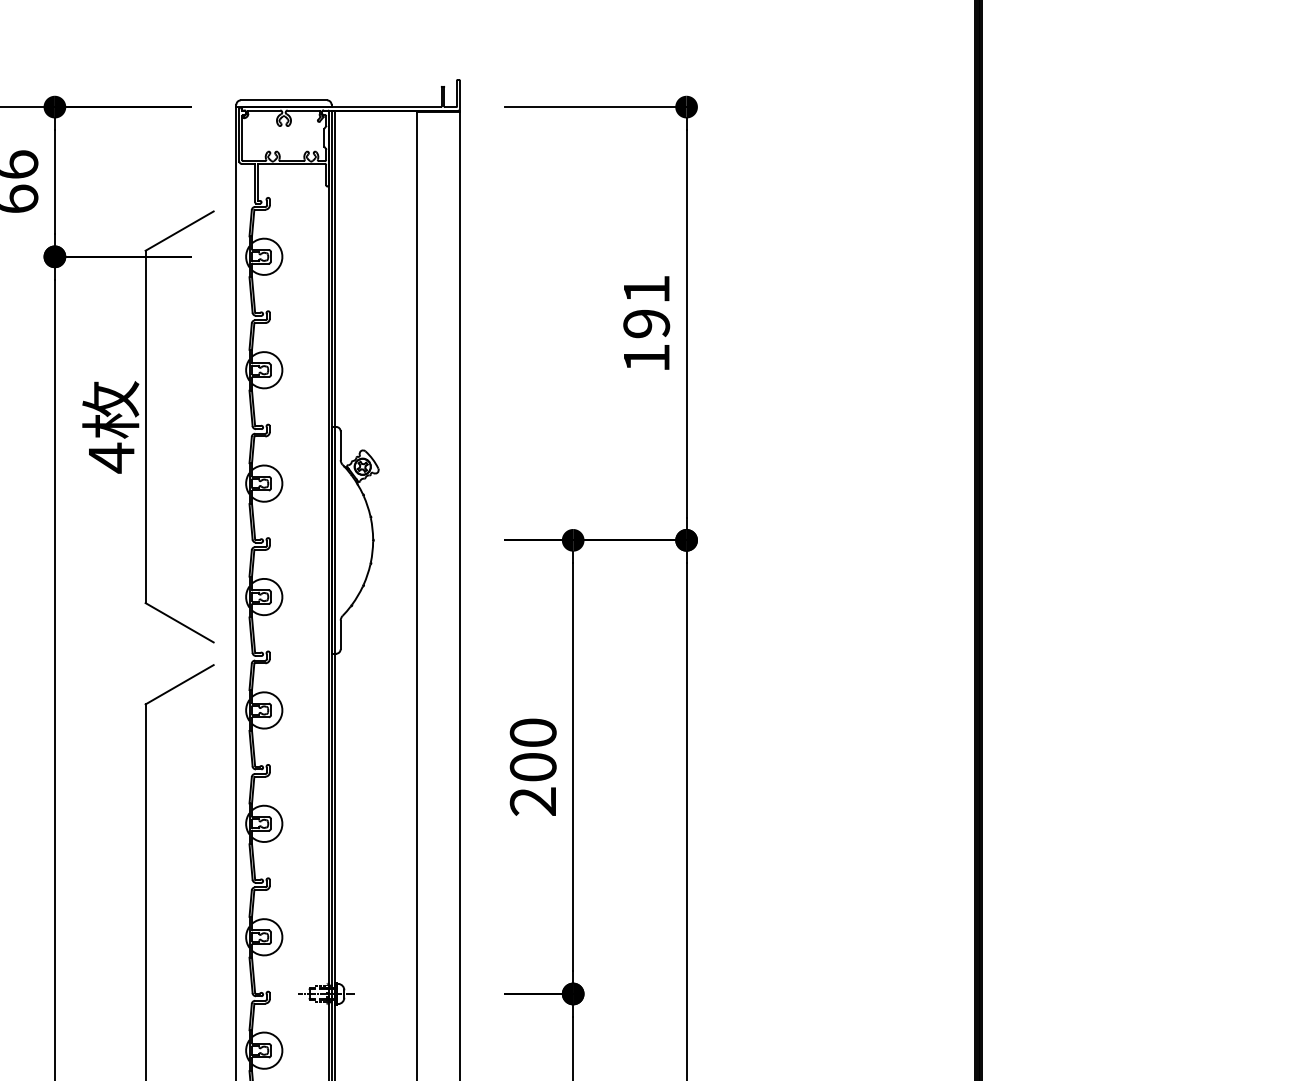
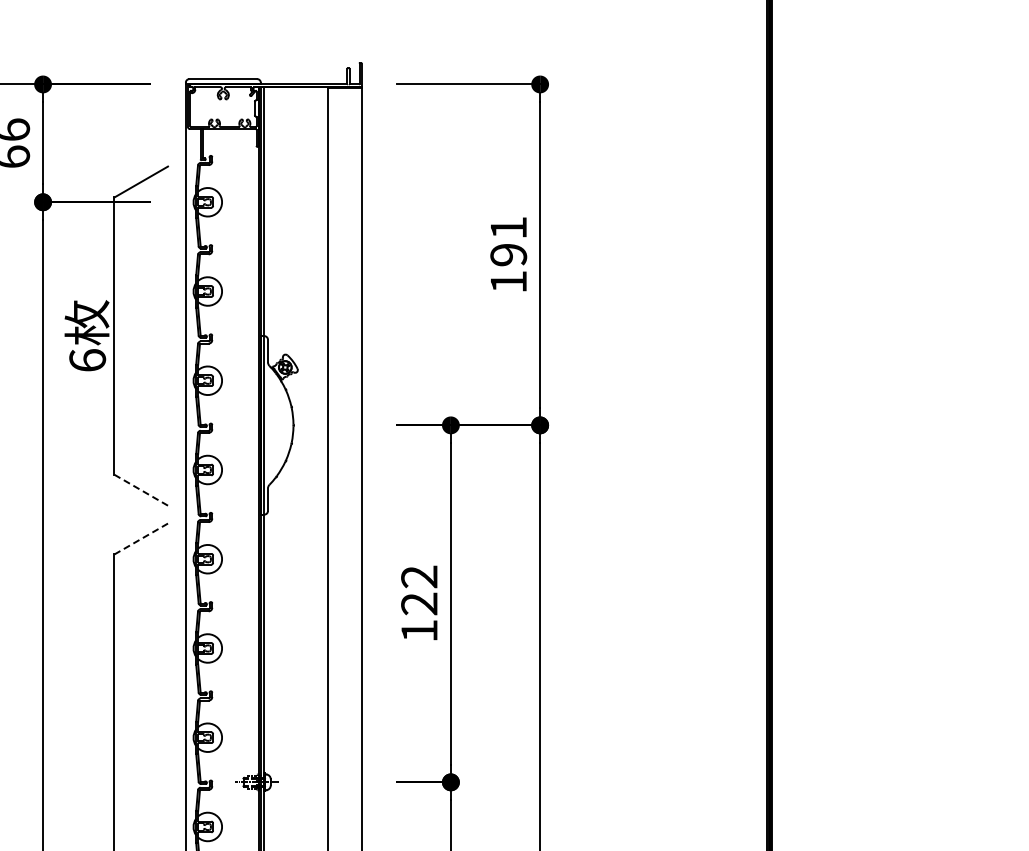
text: (111, 457) -> (87, 360), 4 -> 6
line: (179, 623) -> (141, 490), solid -> dashed
line: (179, 685) -> (141, 539), solid -> dashed
text: (533, 766) -> (419, 603), 200 -> 122

